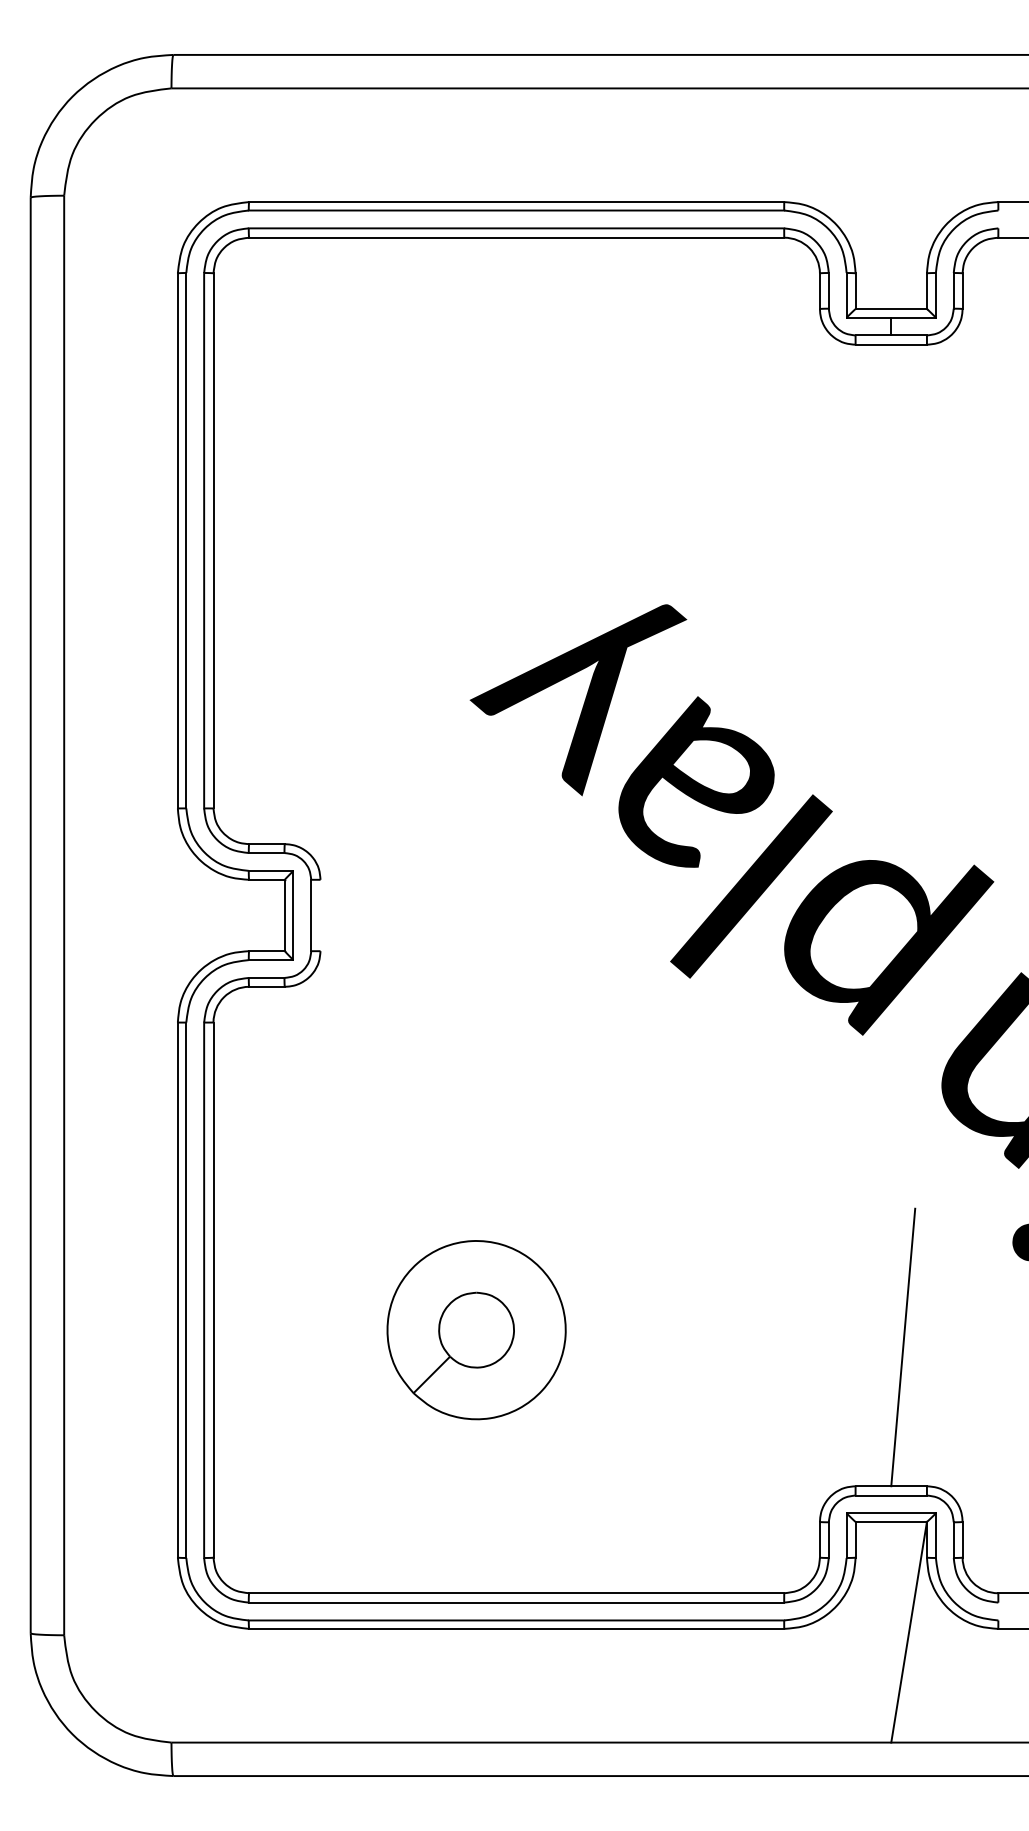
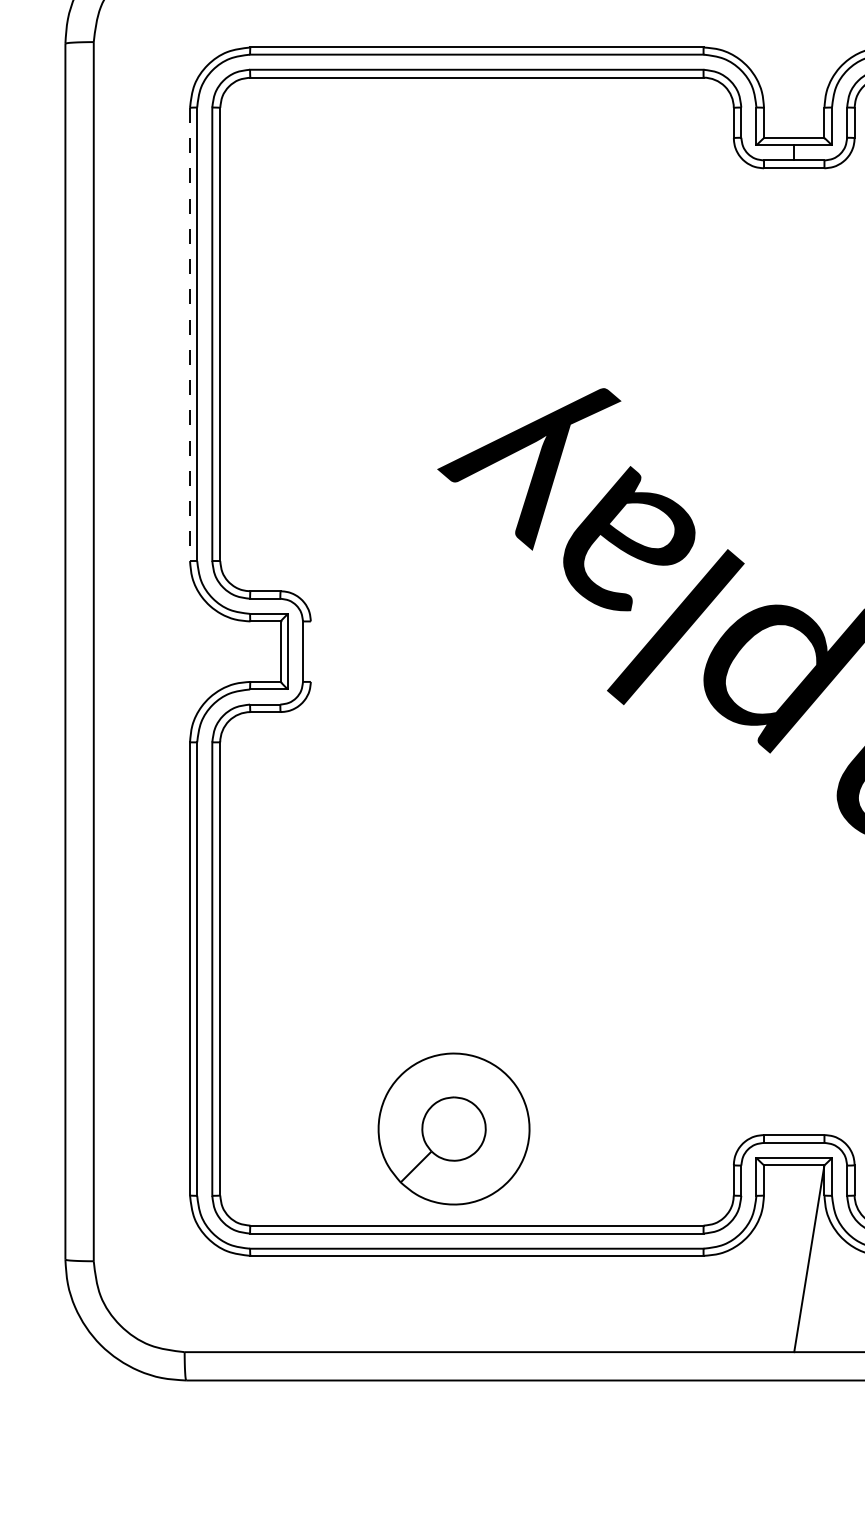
line: (177, 540) -> (189, 334), solid -> dashed
part: (476, 1330) -> (453, 1129), moved
line: (903, 1347) -> (804, 1017), removed

